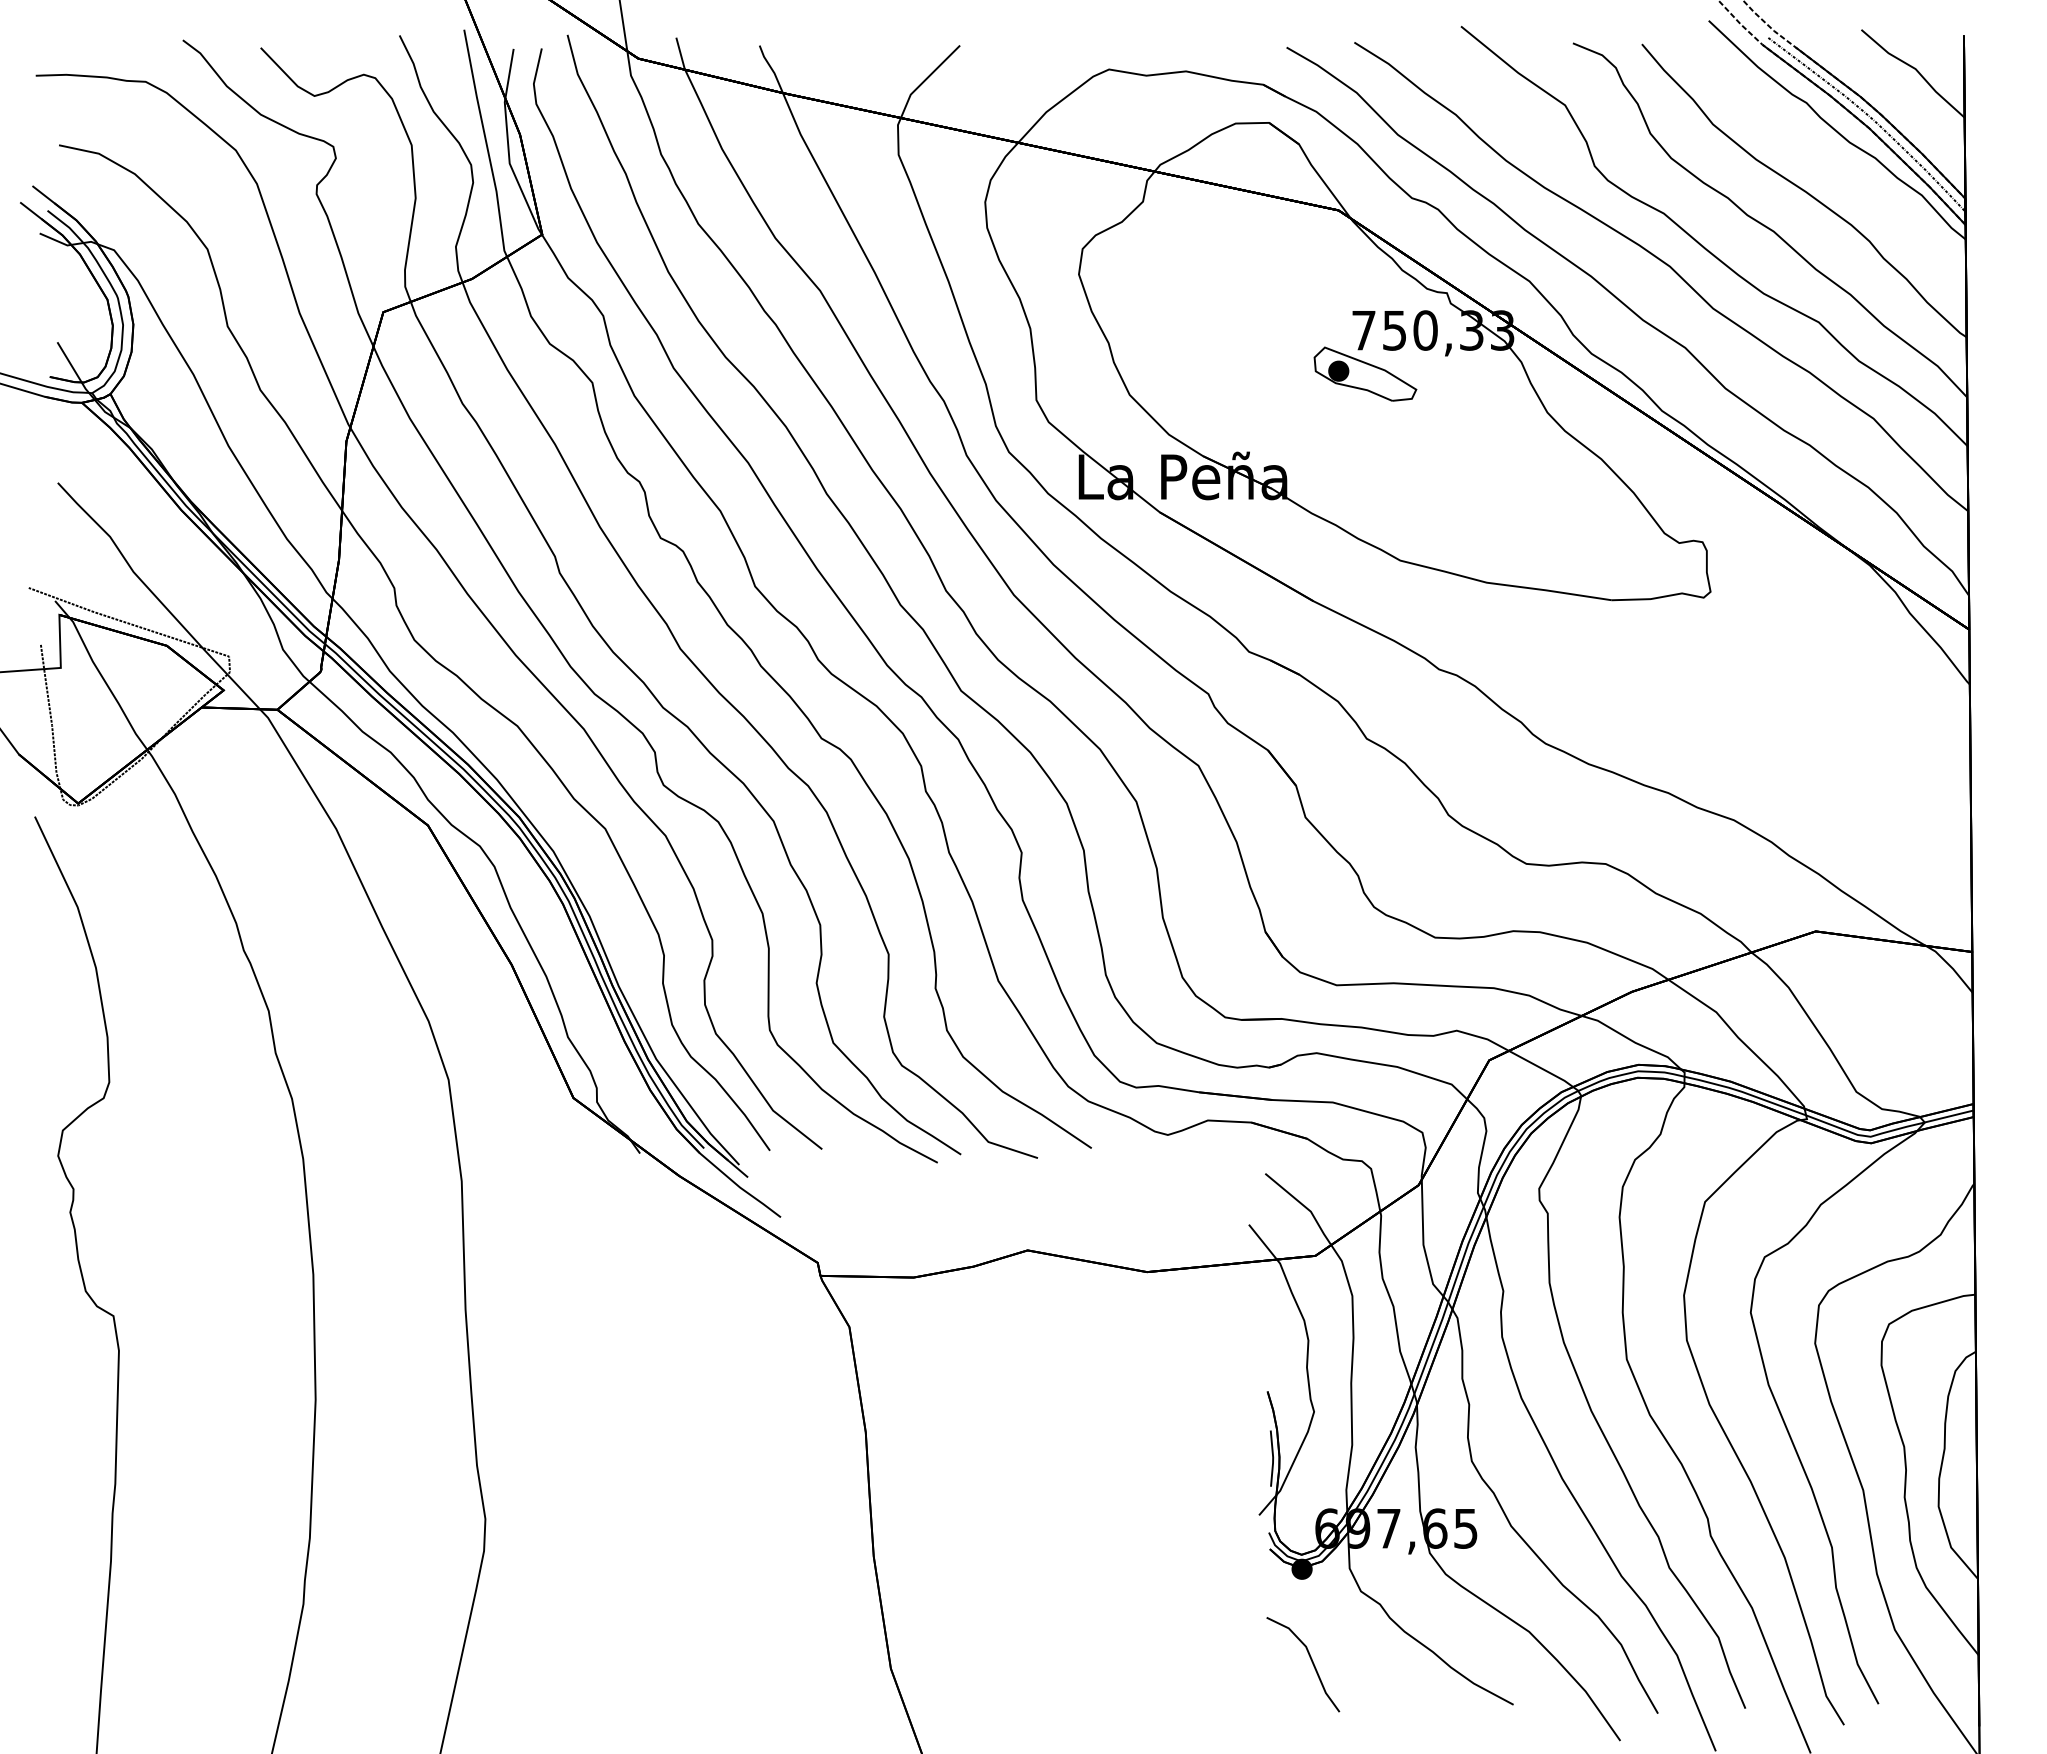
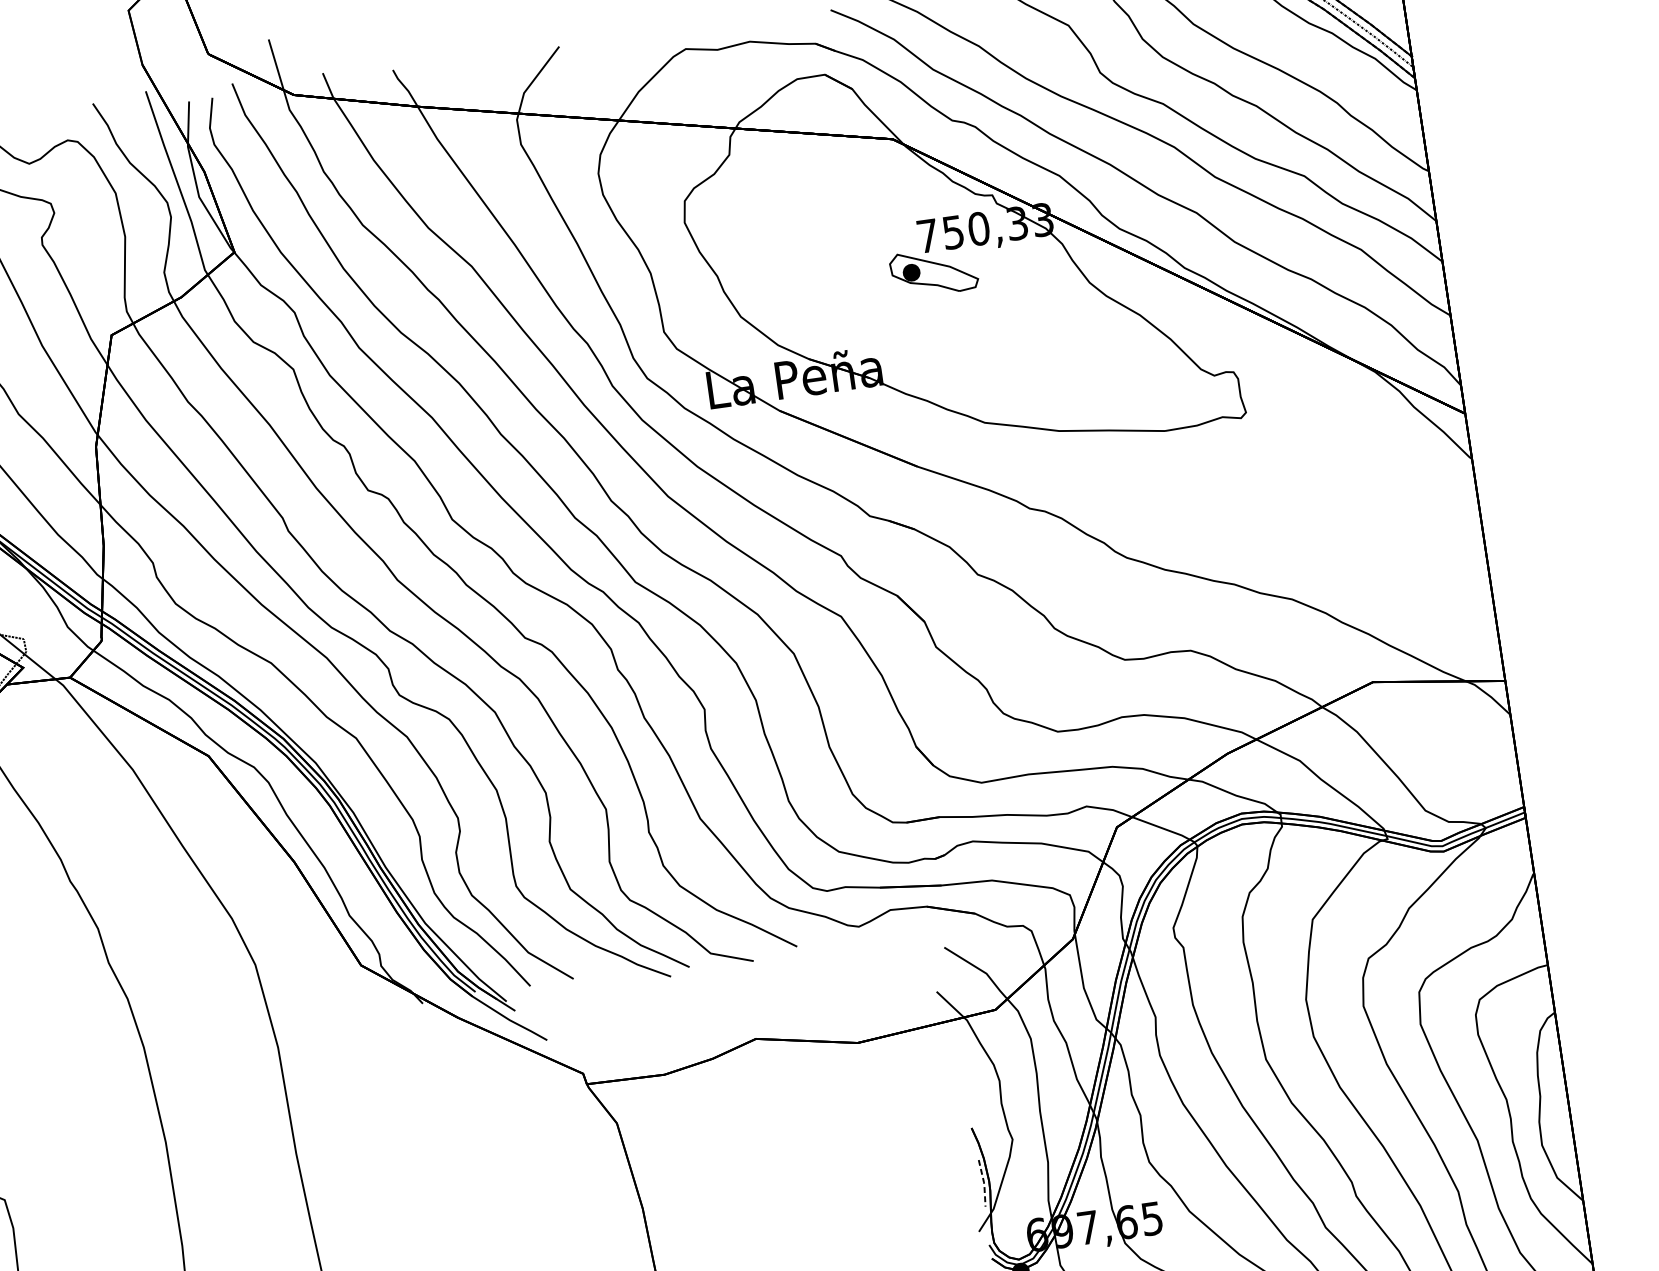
line: (1273, 1459) -> (984, 1183), solid -> dashed

